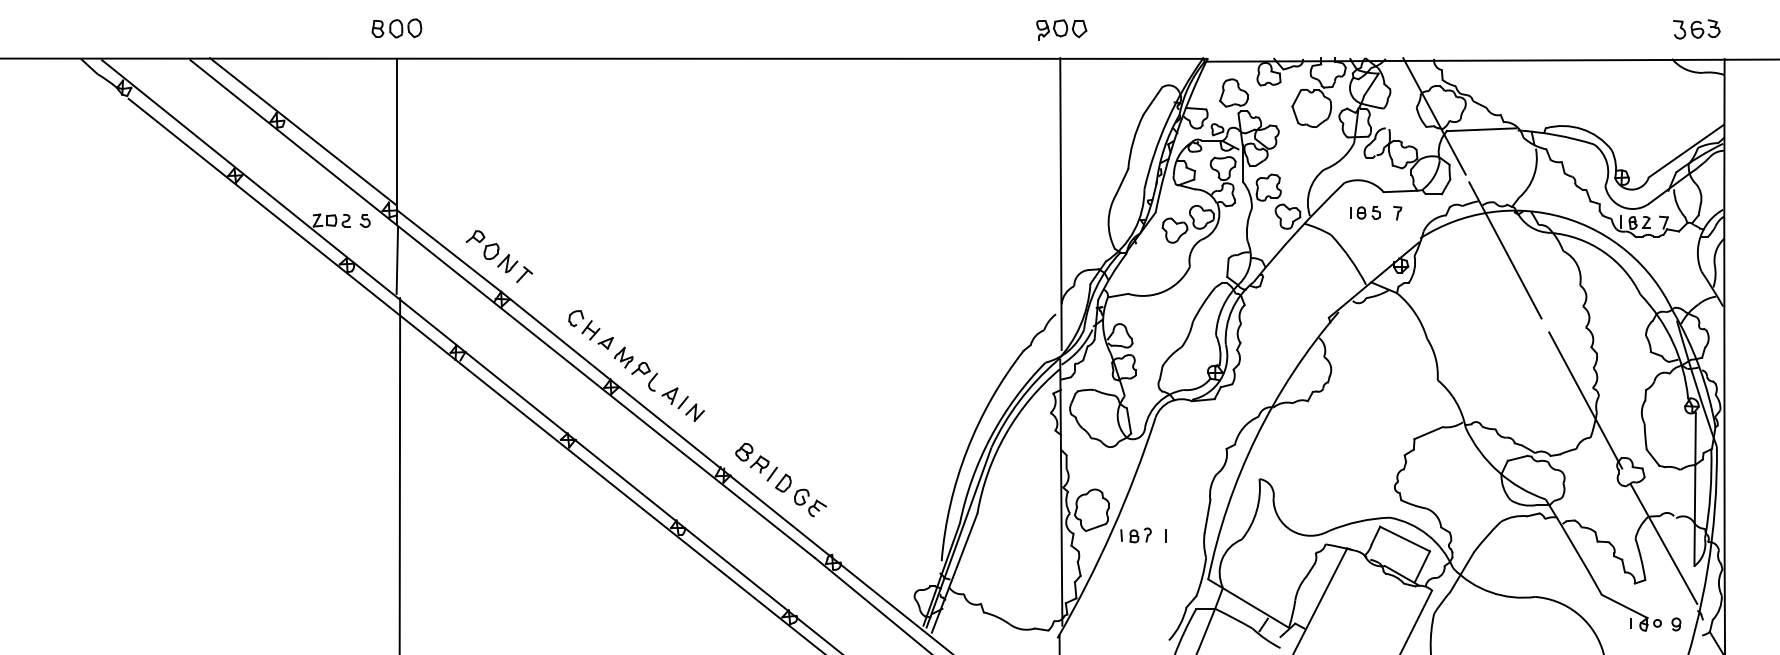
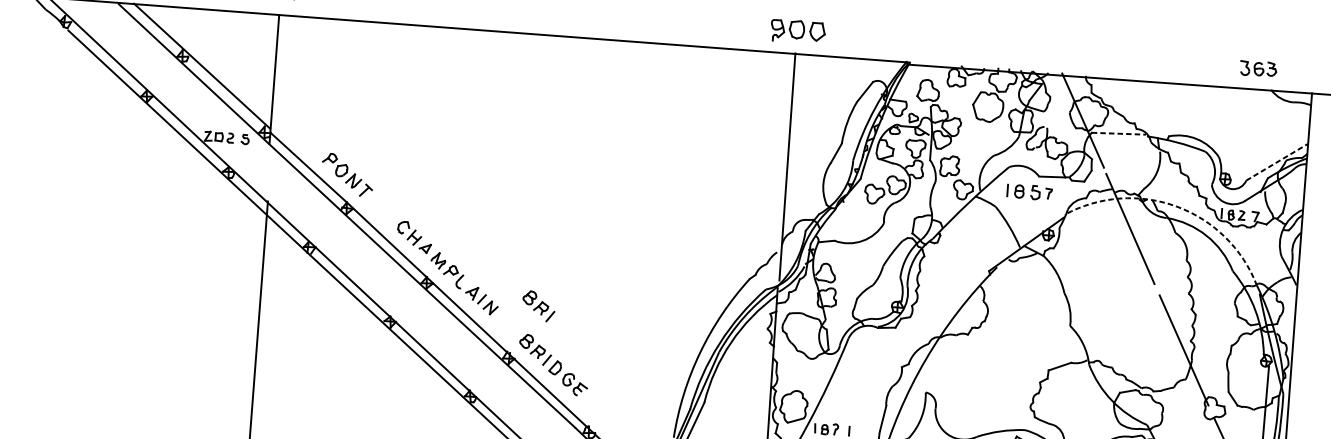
part: (1061, 29) -> (798, 31), size x1.4
part: (1696, 29) -> (1258, 68), moved
line: (1481, 129) -> (1118, 133), solid -> dashed
line: (1686, 151) -> (1277, 162), solid -> dashed
part: (1365, 212) -> (1023, 191), size x1.4
arc: (1562, 217) -> (1176, 206), solid -> dashed
line: (397, 260) -> (268, 172), removed
part: (756, 406) -> (538, 306), added

